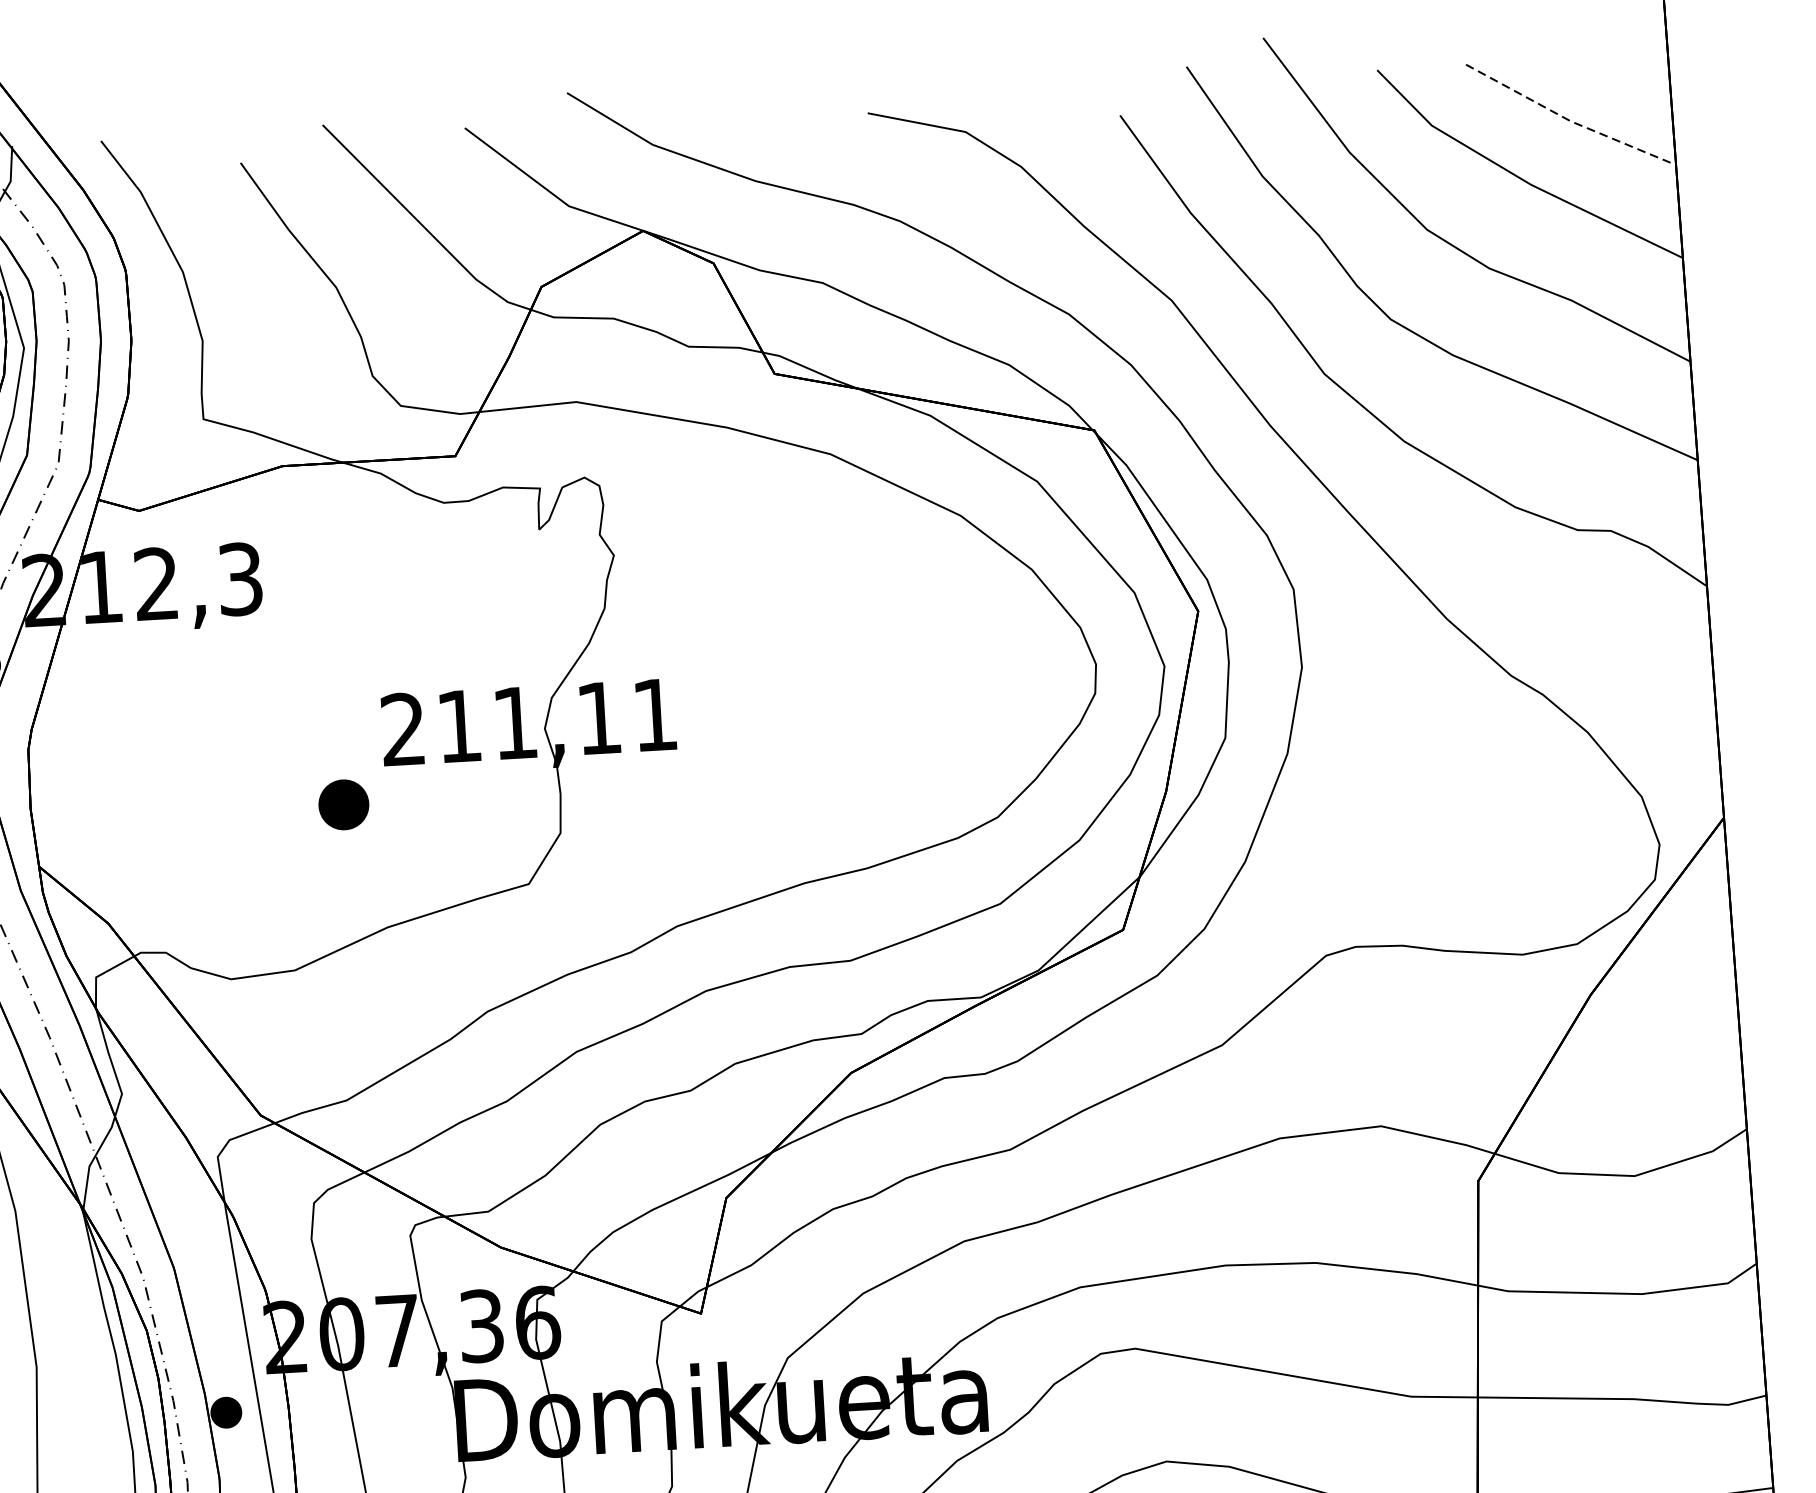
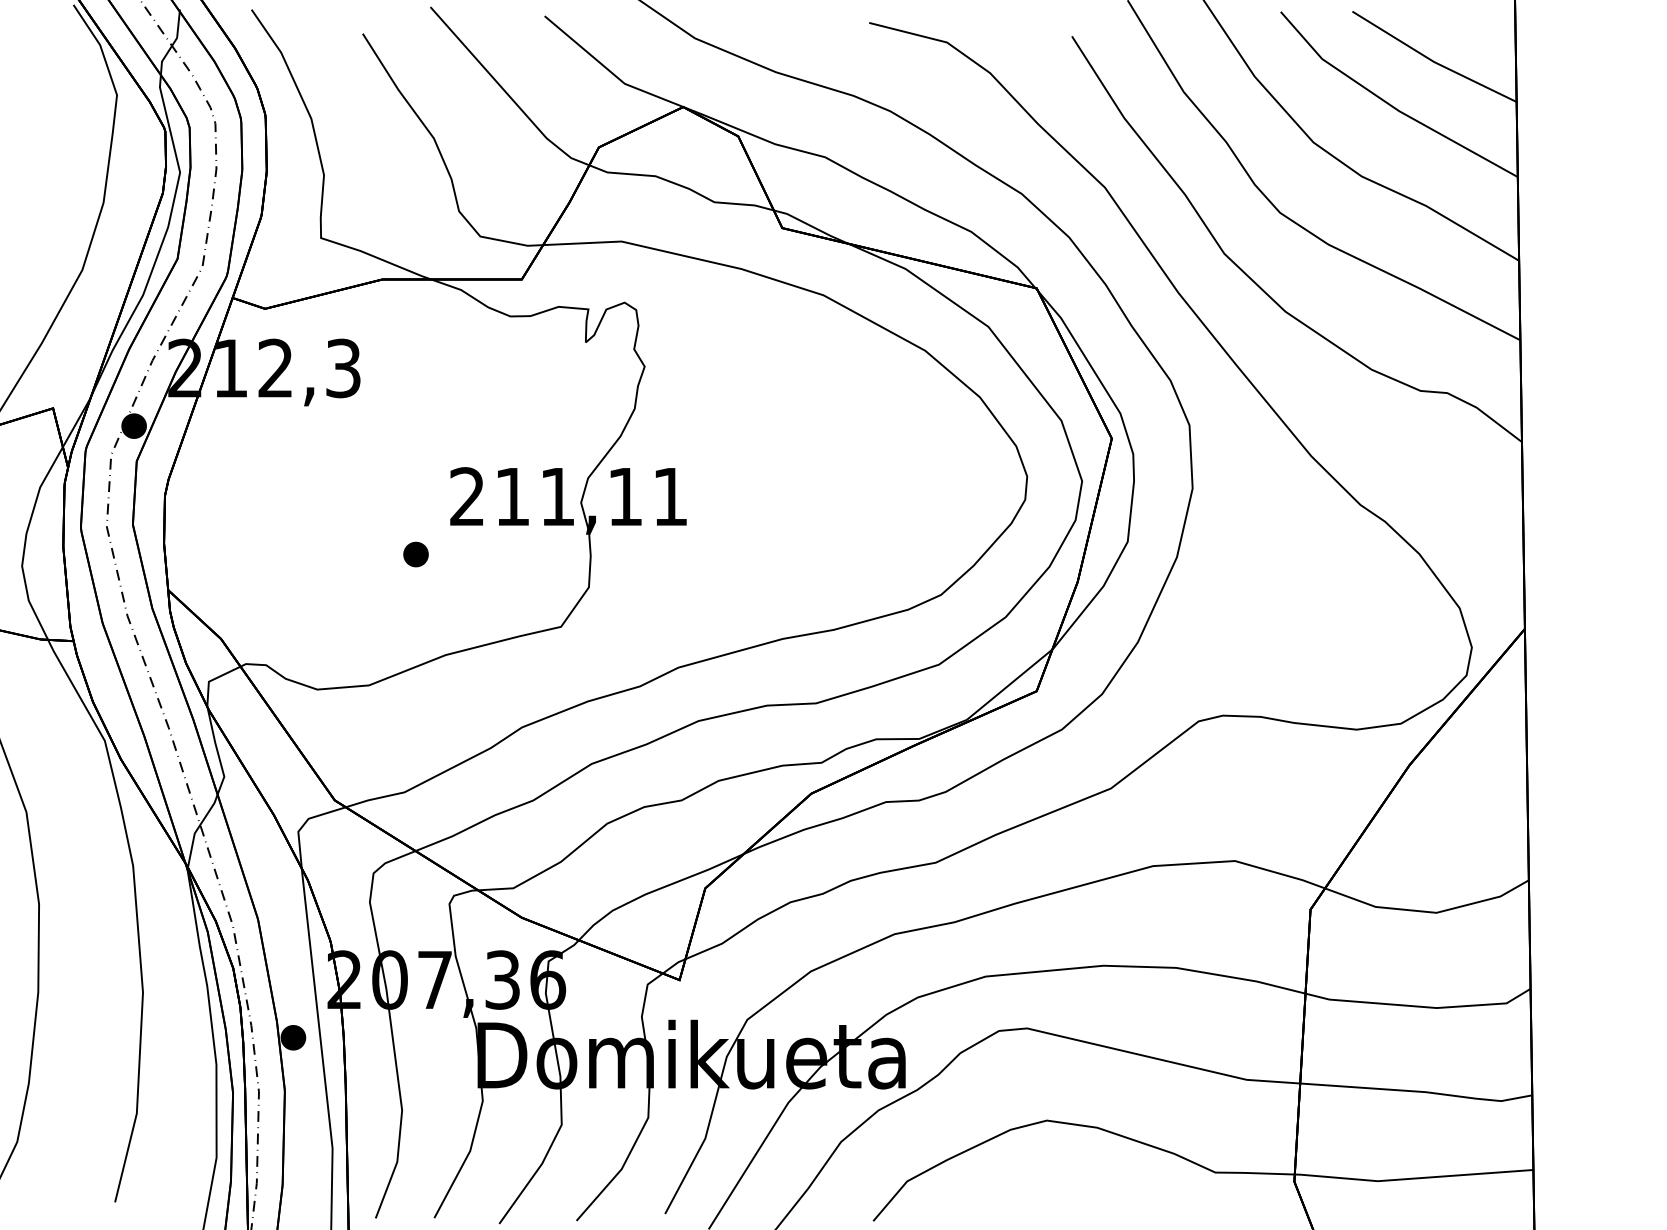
line: (1570, 120) -> (1433, 61), dashed -> solid
part: (343, 804) -> (415, 554), size x0.62

